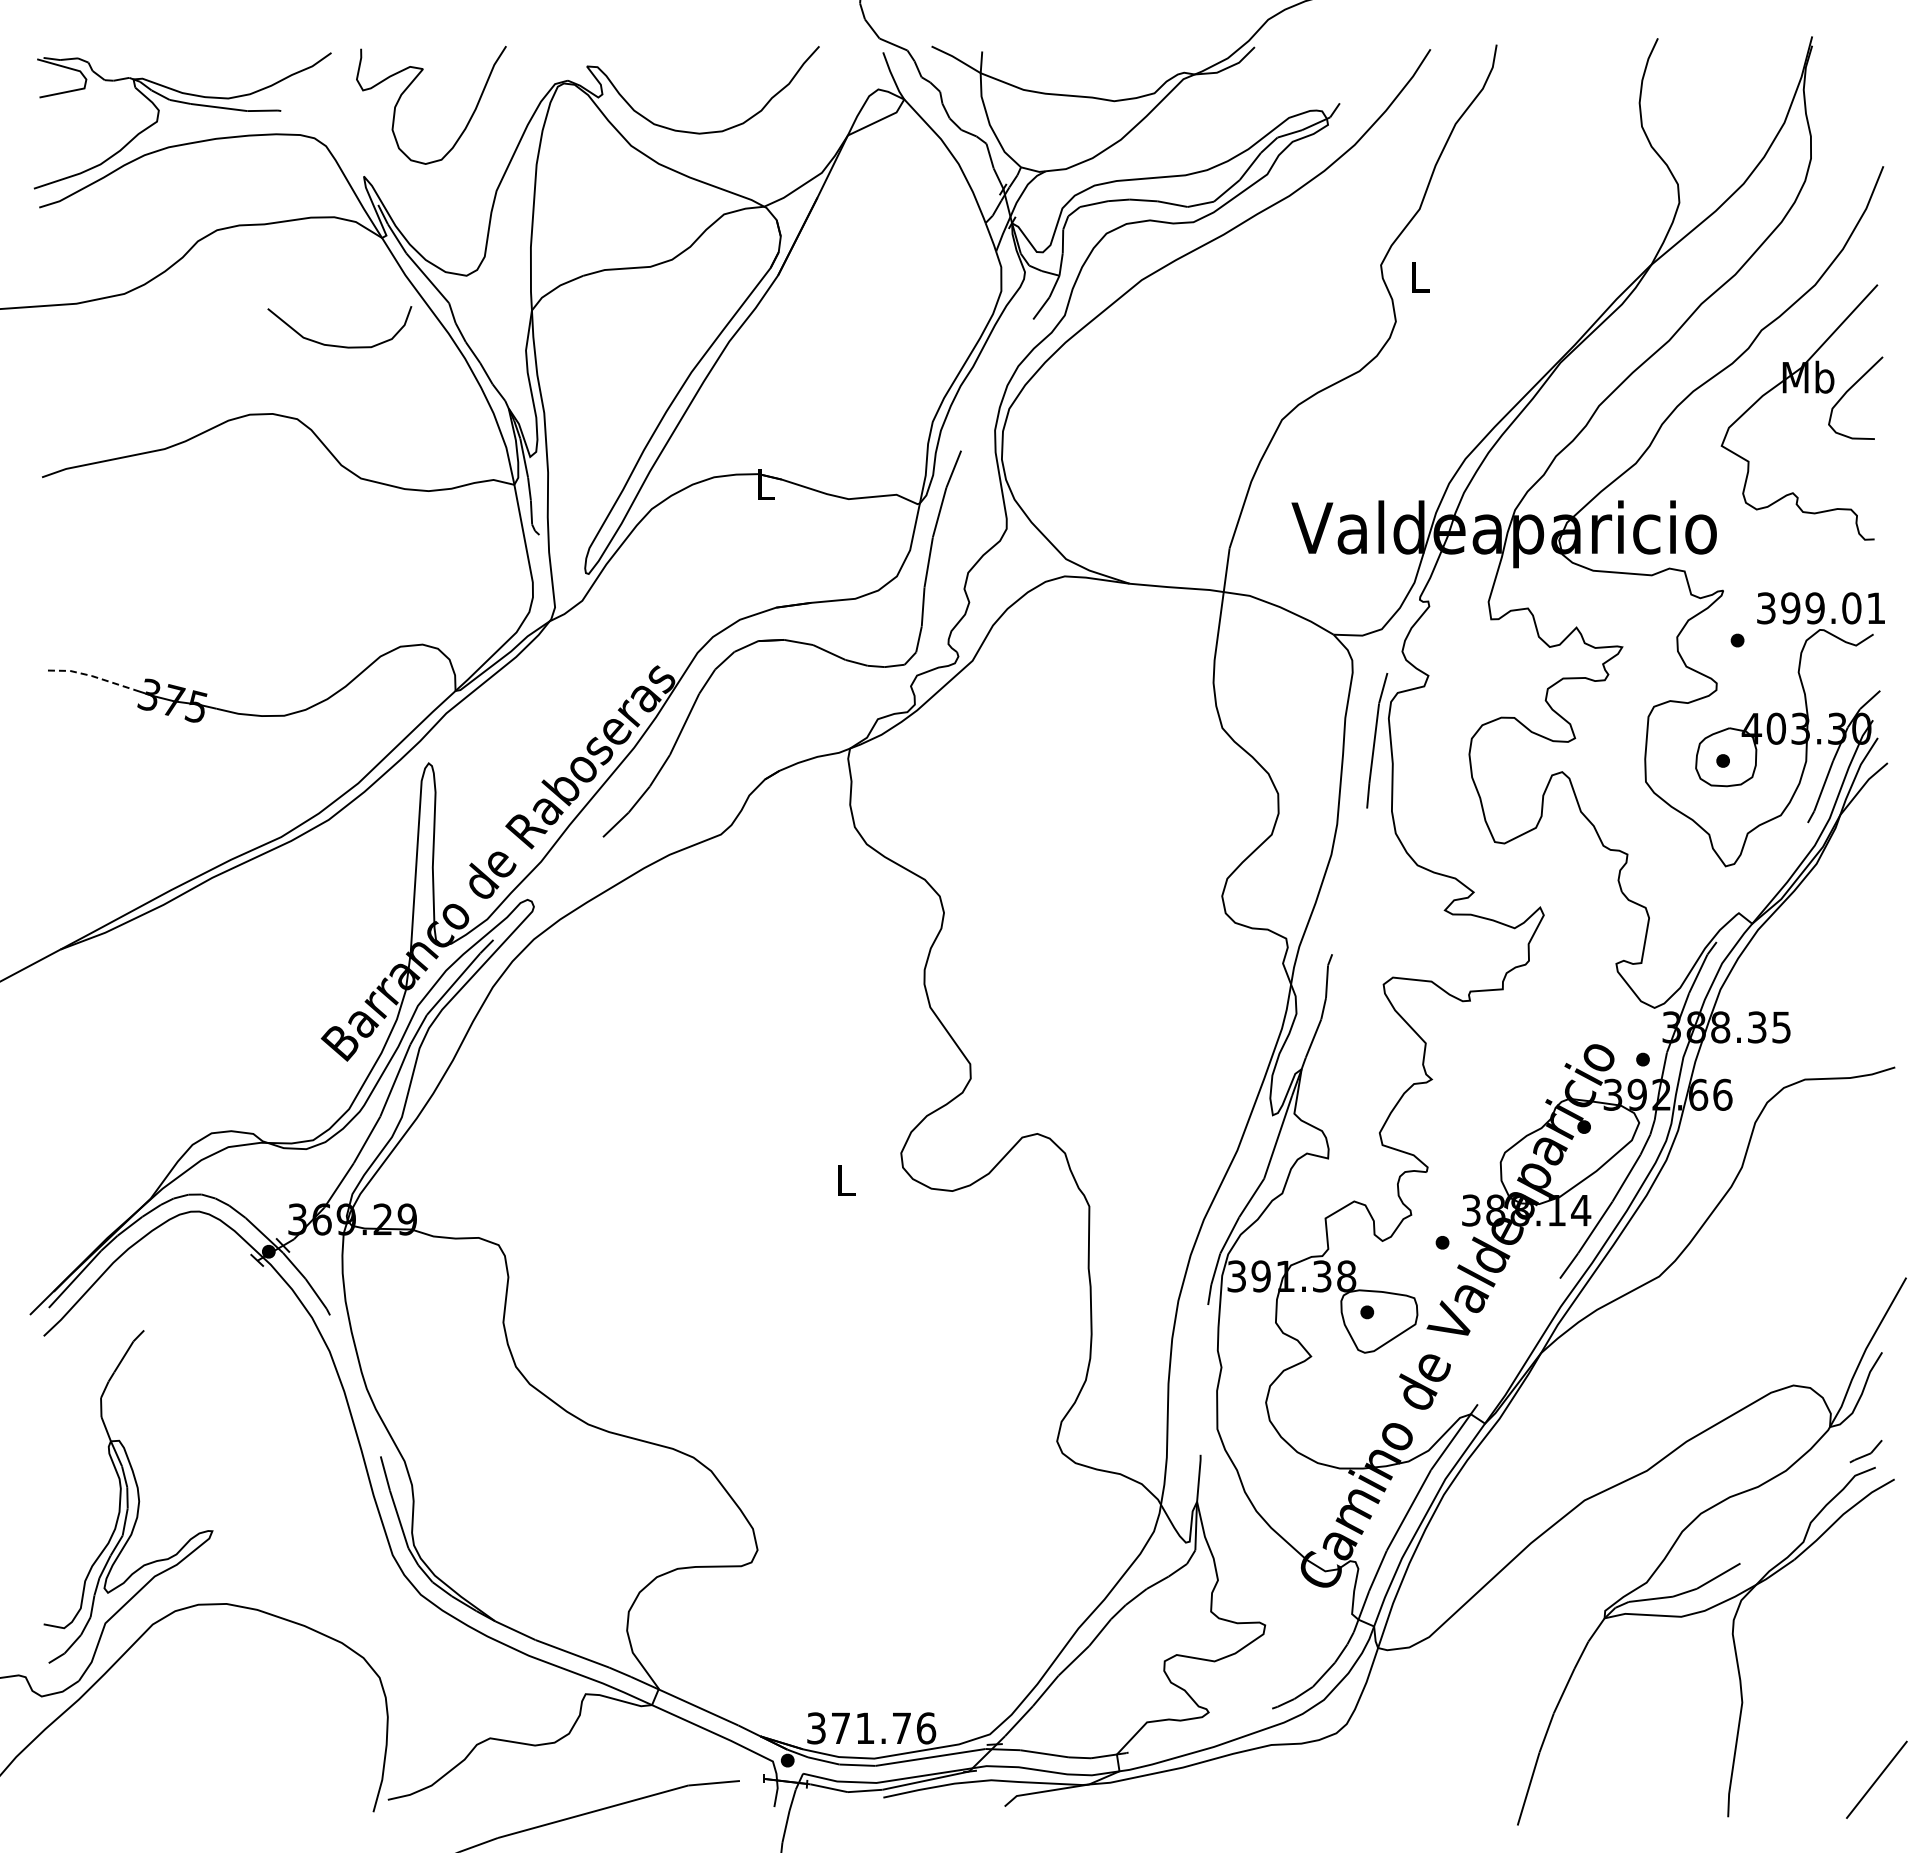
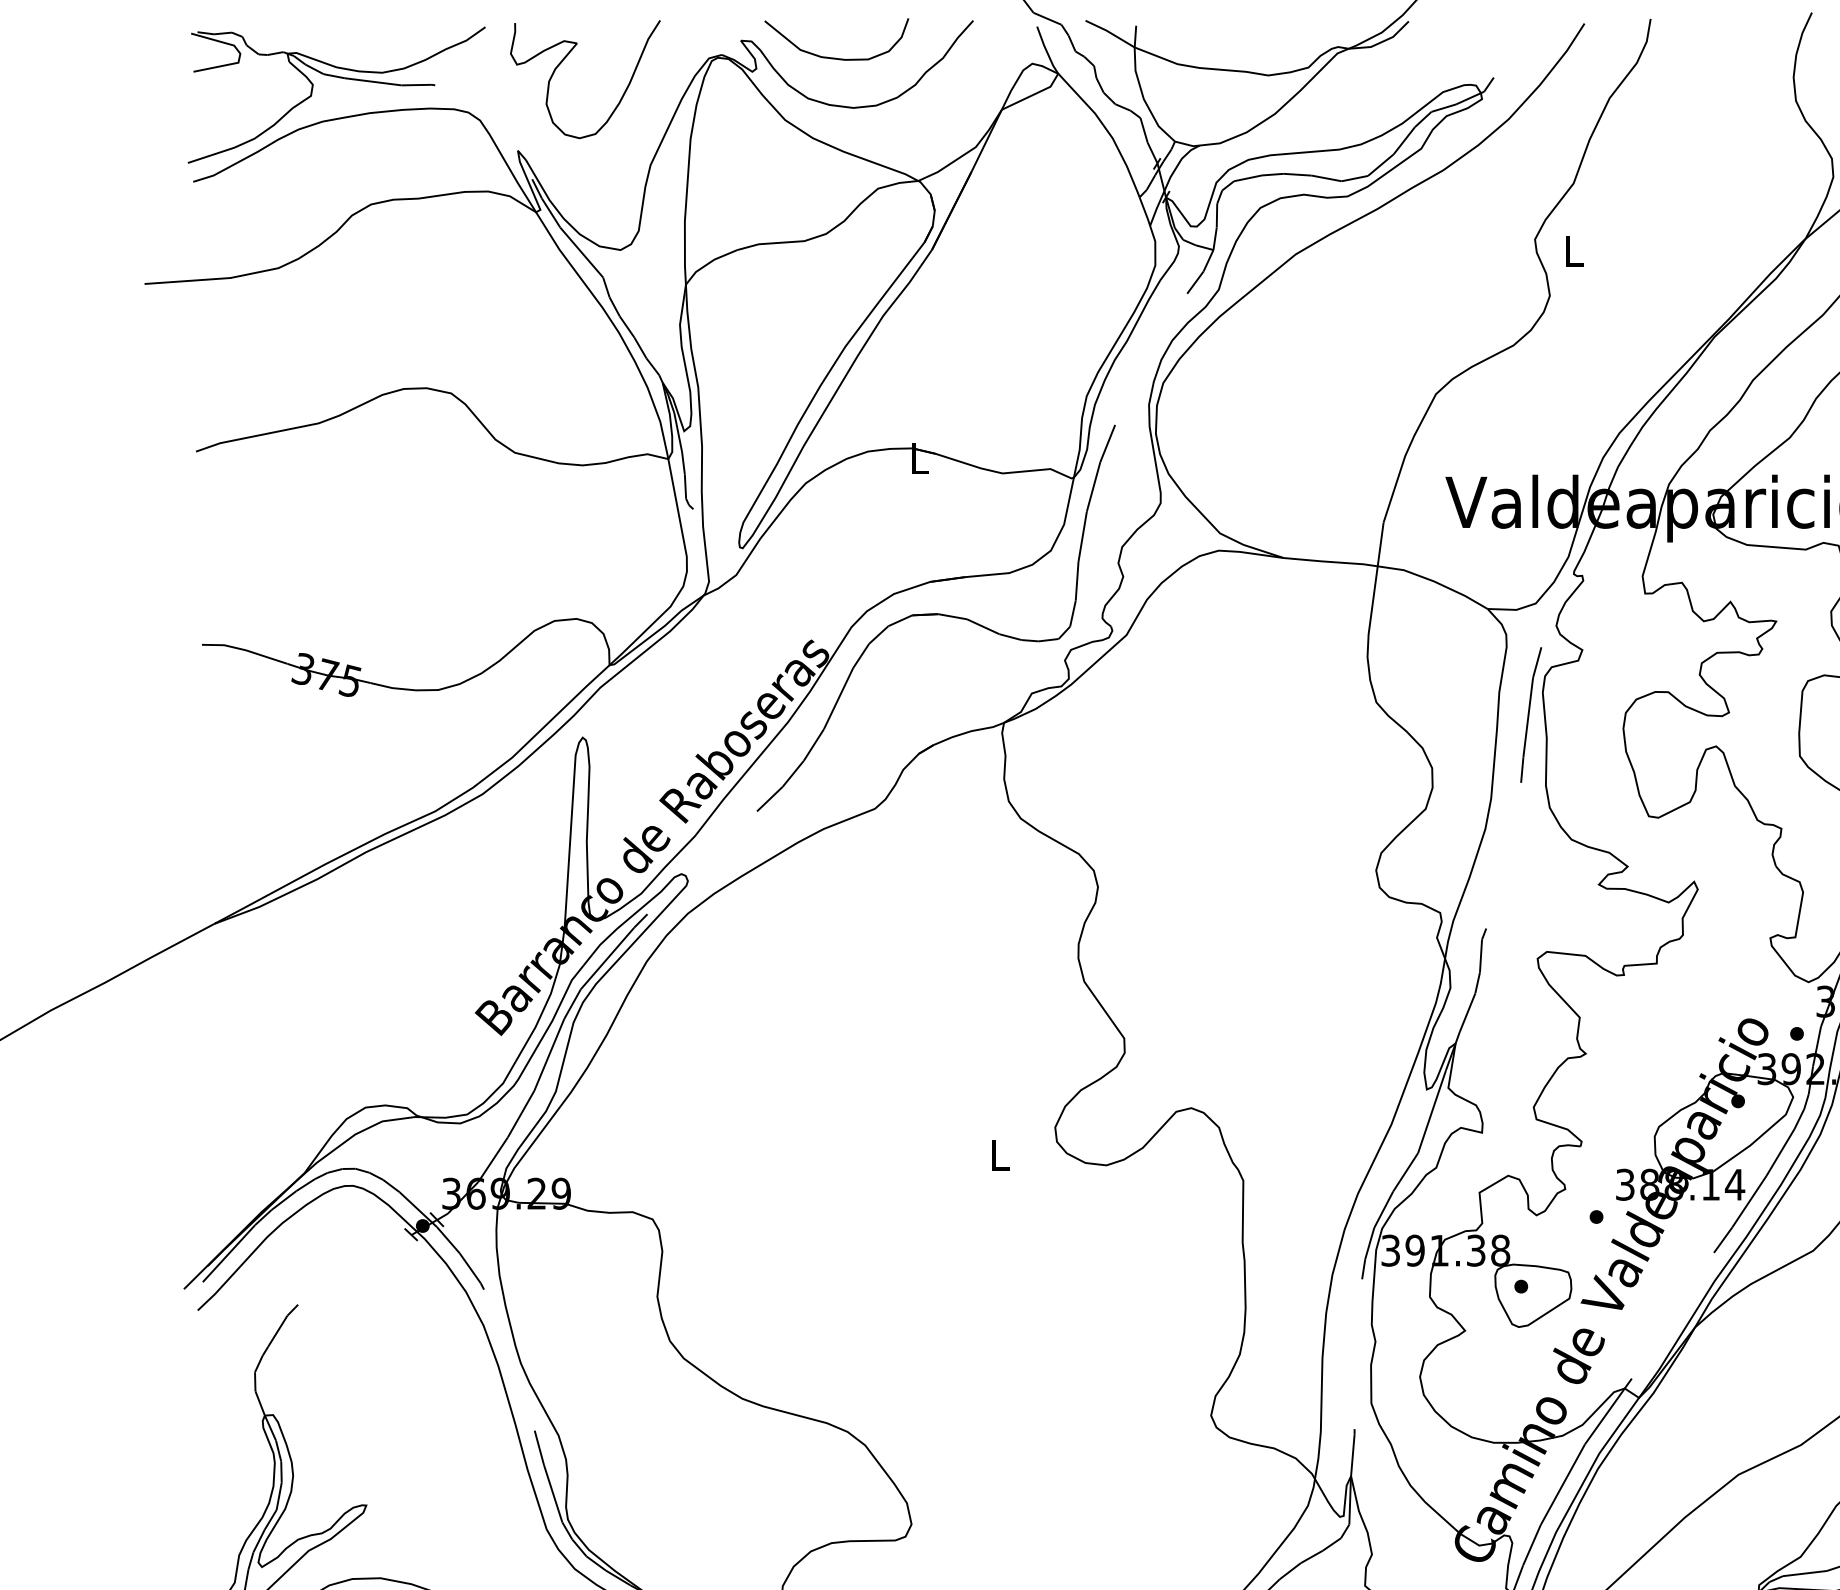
curve: (339, 345) -> (836, 57), moved
line: (91, 675) -> (245, 649), dashed -> solid

